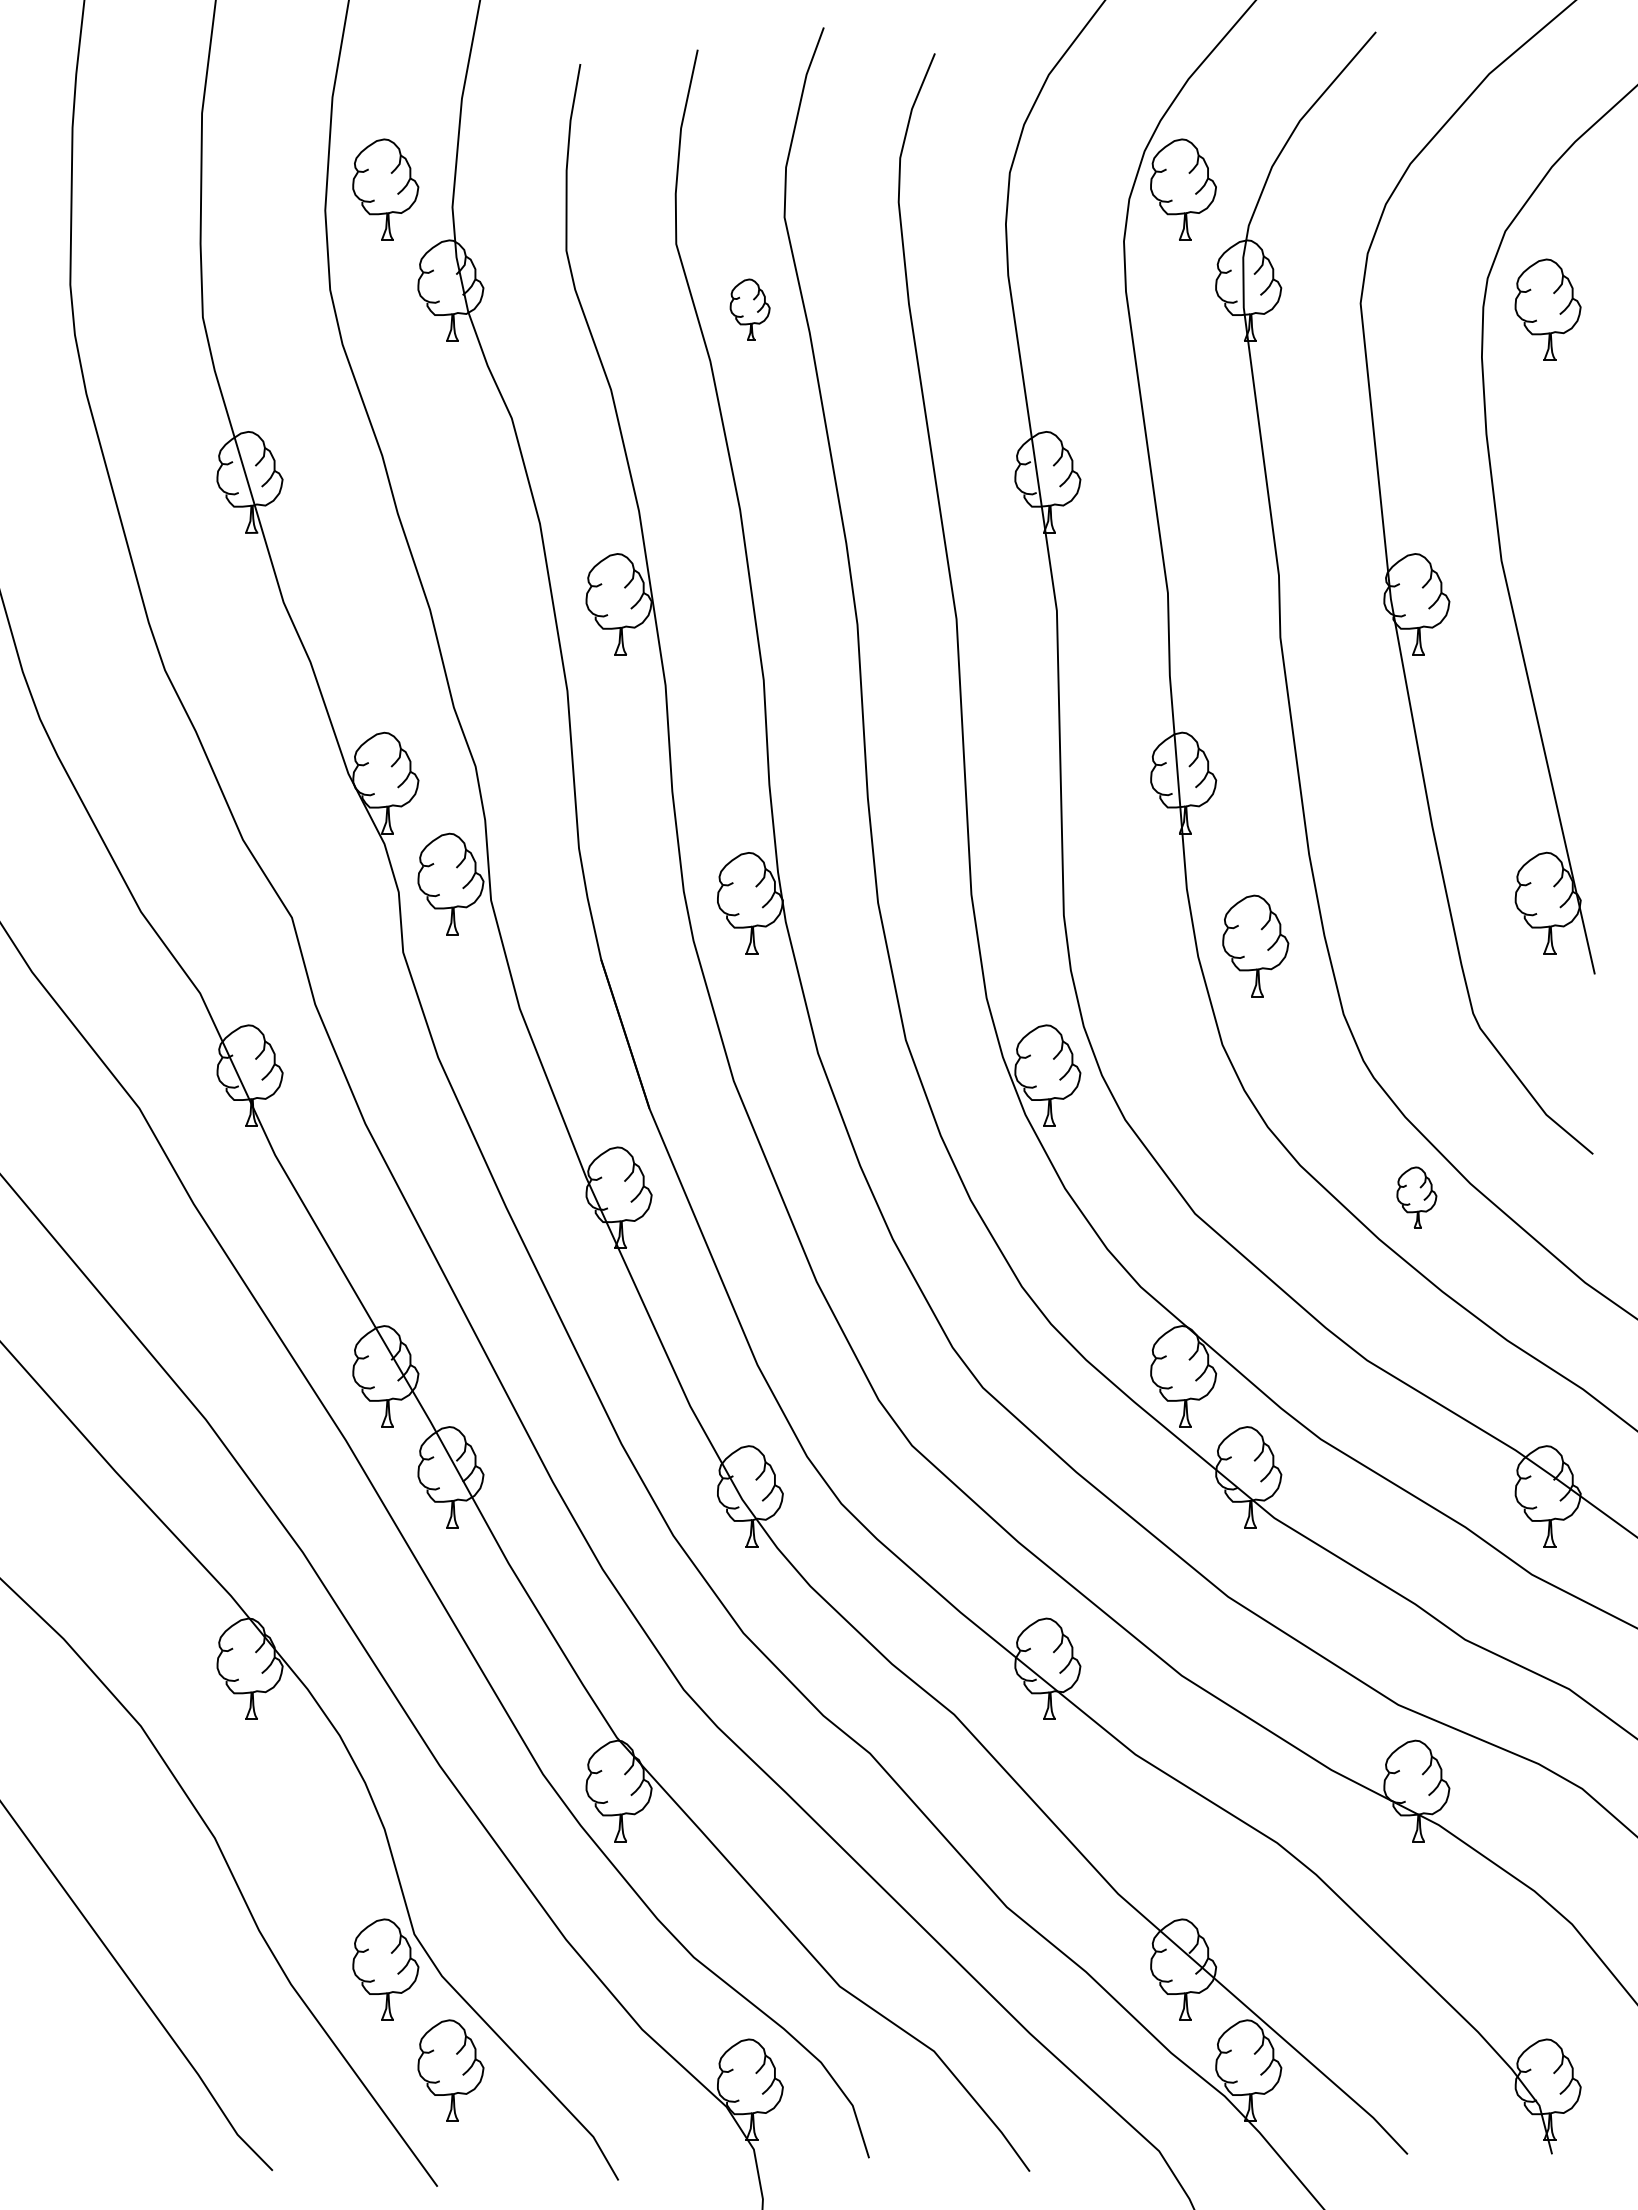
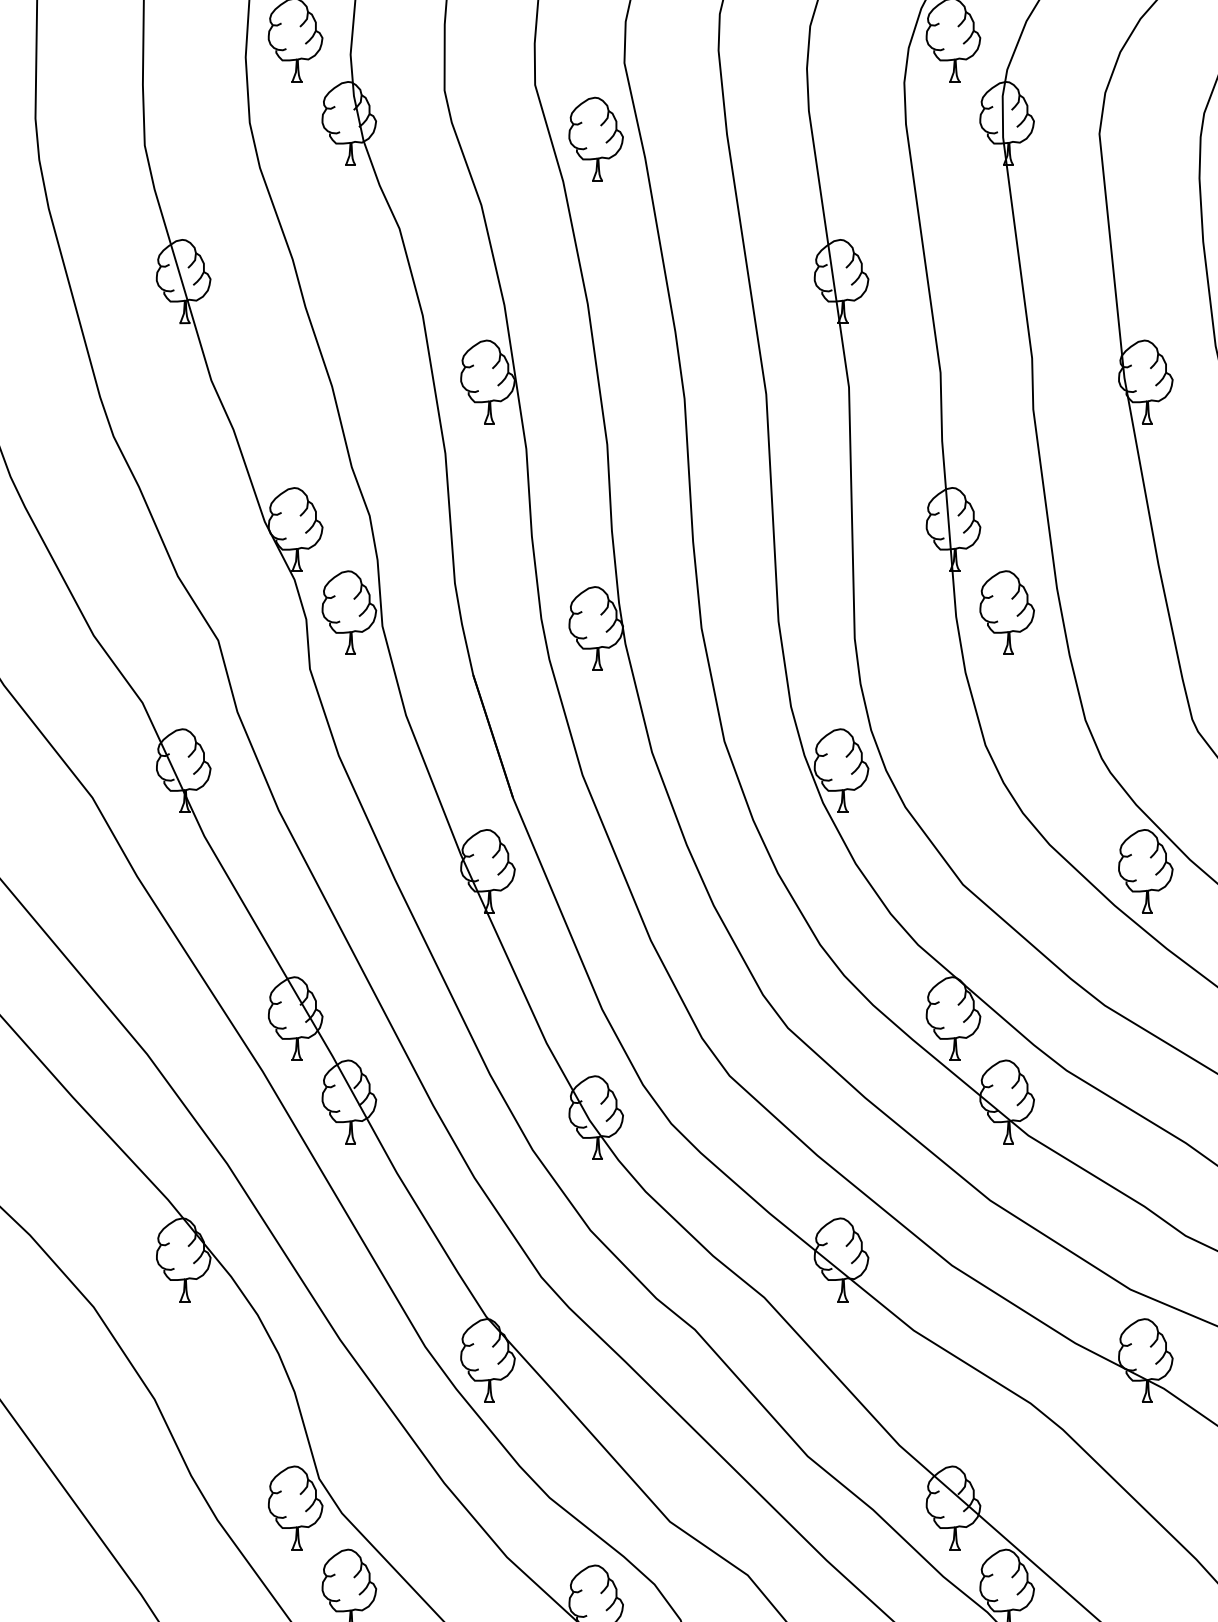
part: (749, 309) -> (595, 138), size x1.67
part: (1255, 945) -> (1007, 612), moved
part: (1416, 1197) -> (1145, 871), size x1.67

